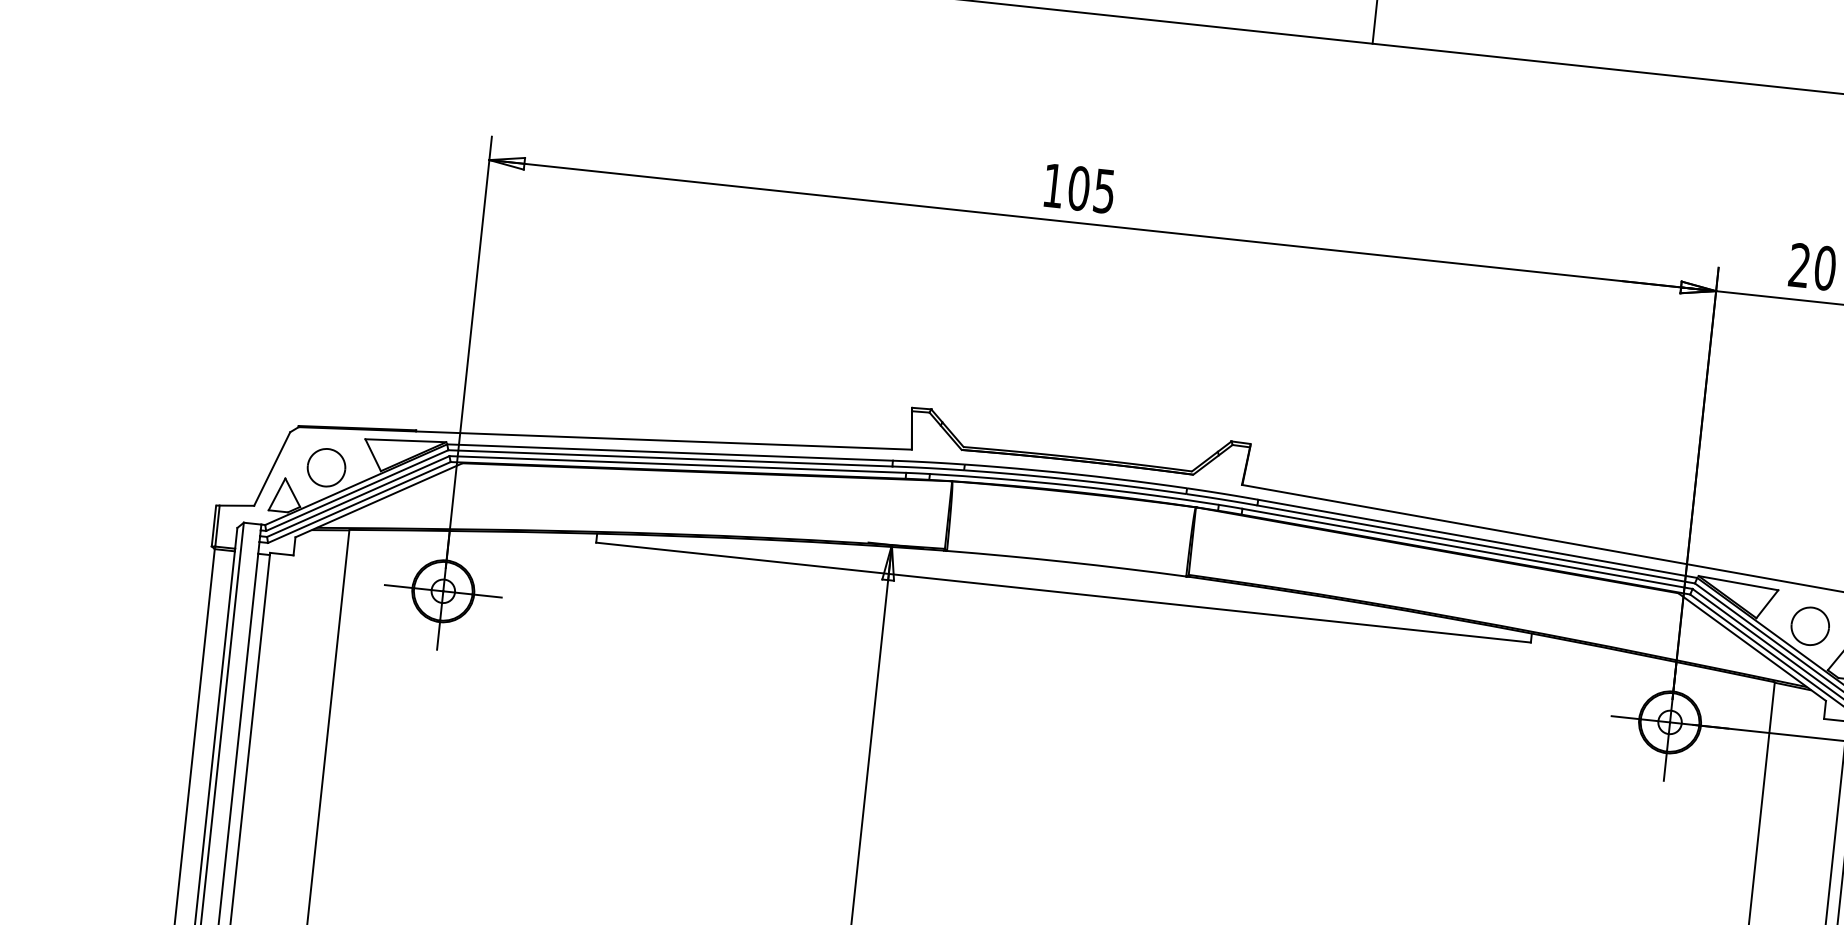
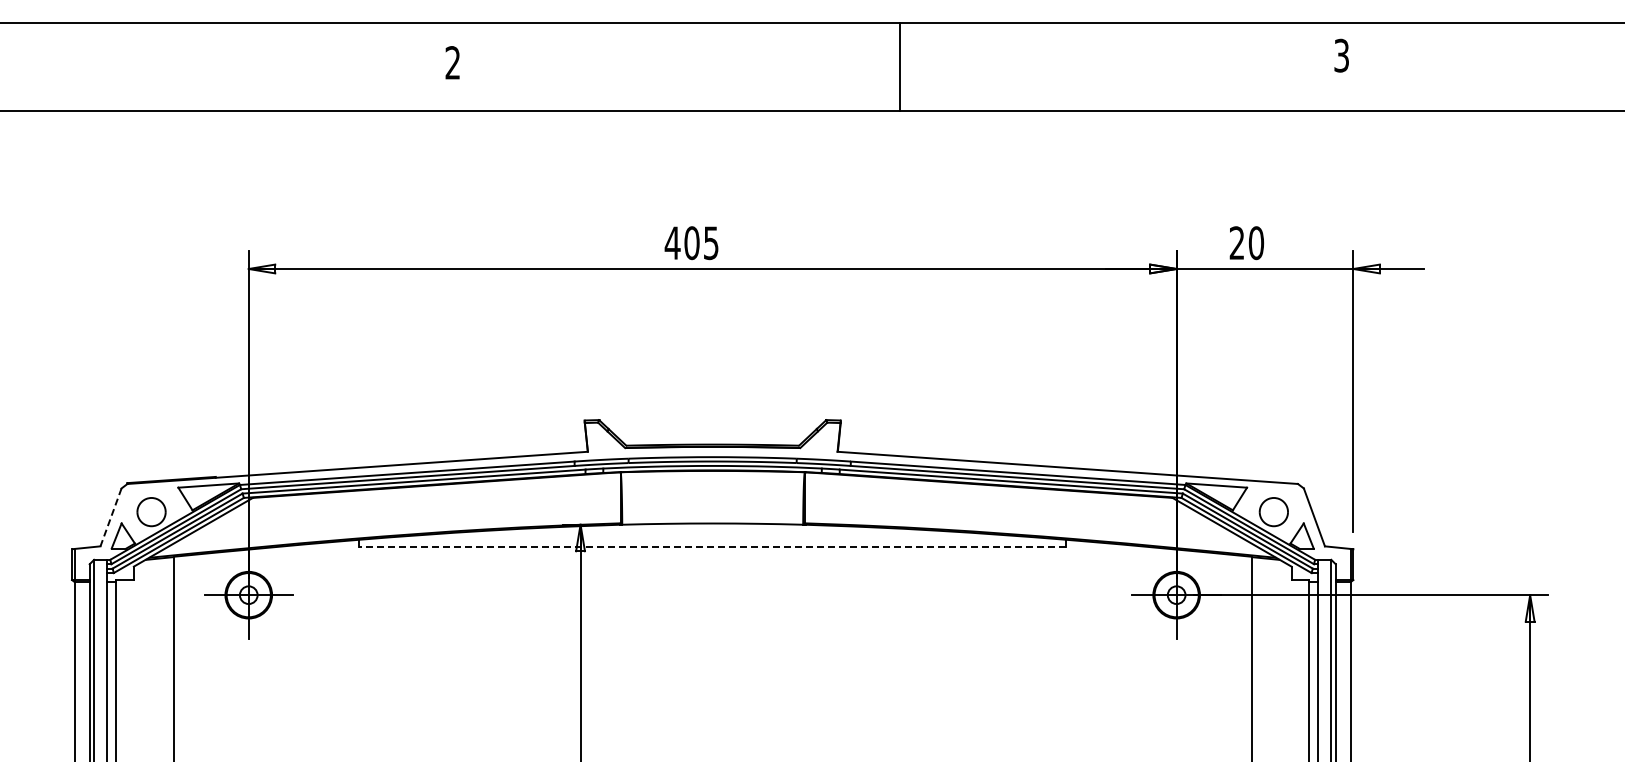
text: (1053, 184) -> (672, 242), 105 -> 405
line: (272, 469) -> (111, 517), solid -> dashed
line: (1063, 592) -> (712, 546), solid -> dashed

